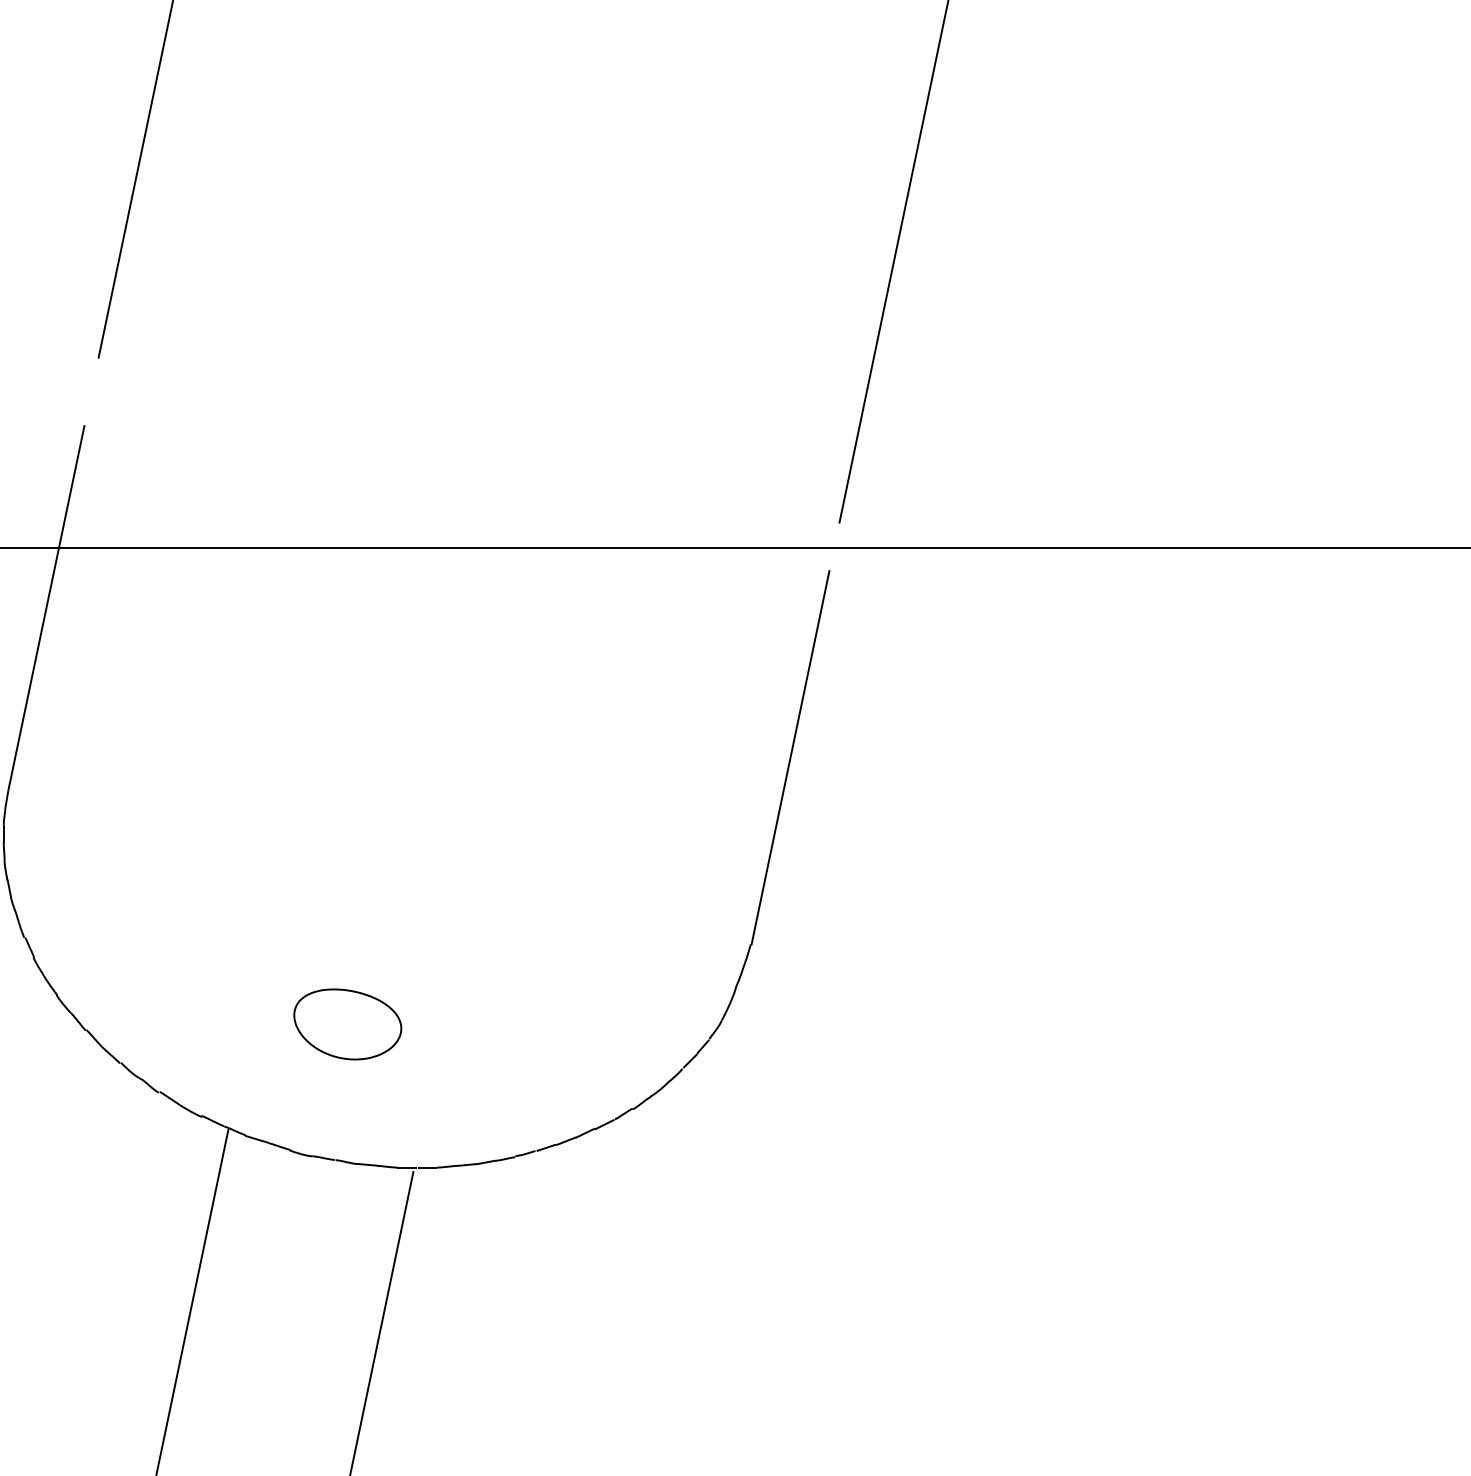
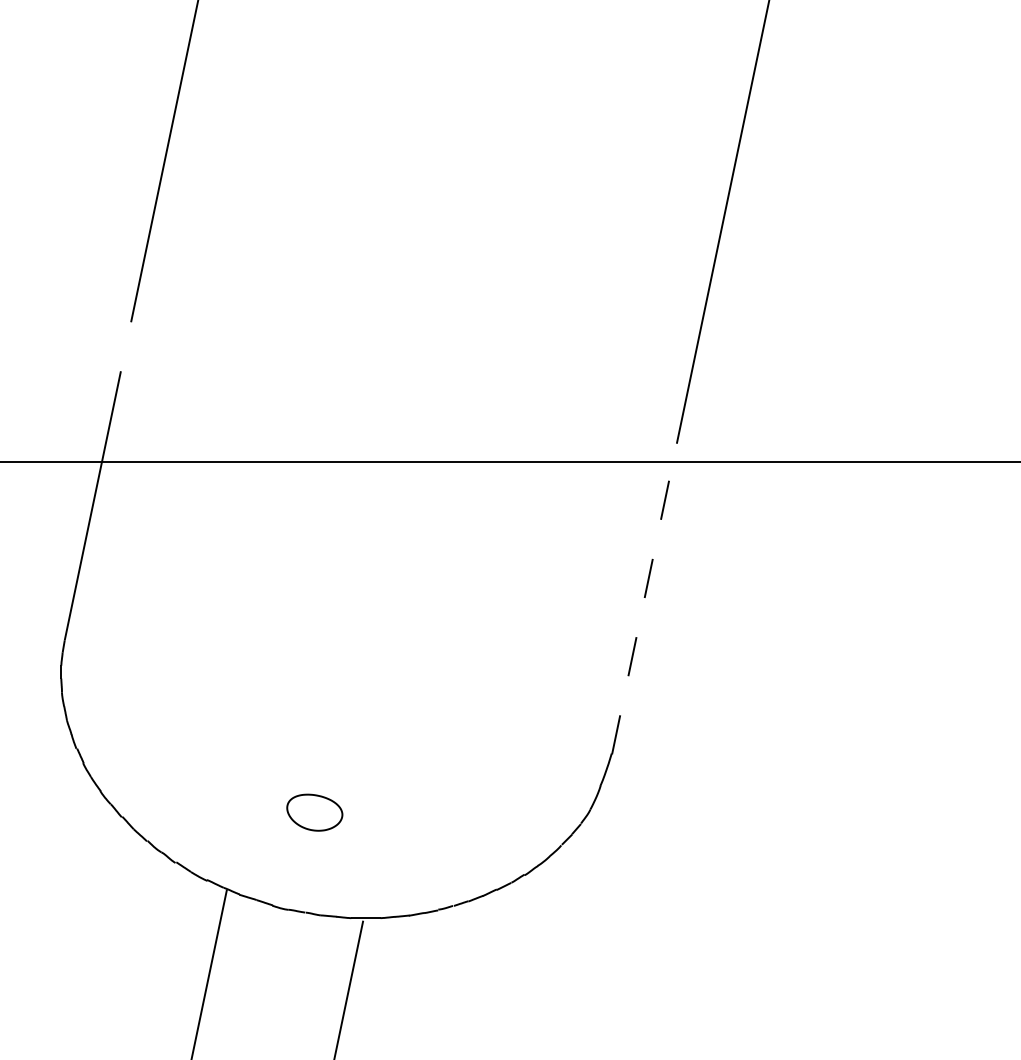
line: (790, 757) -> (640, 616), solid -> dashed
part: (347, 1024) -> (314, 812), size x0.7

